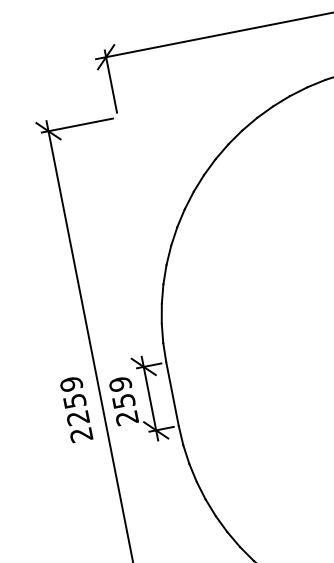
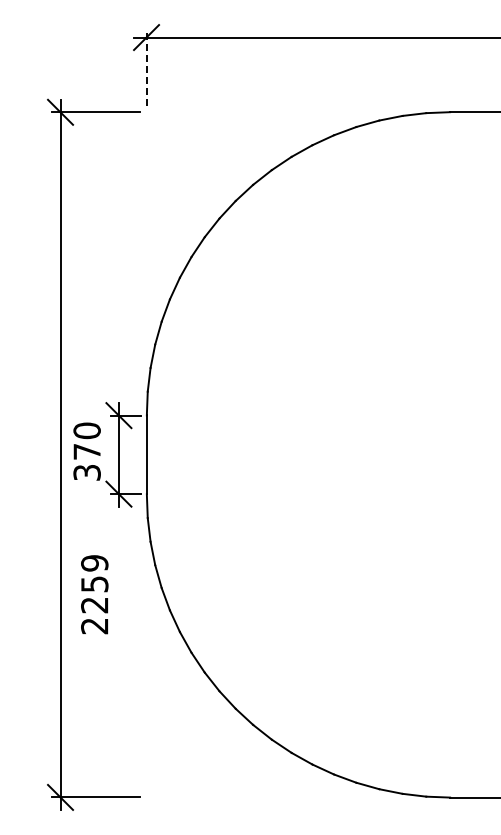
line: (110, 81) -> (146, 67), solid -> dashed
text: (123, 401) -> (86, 451), 259 -> 370
text: (76, 409) -> (94, 594), moved

